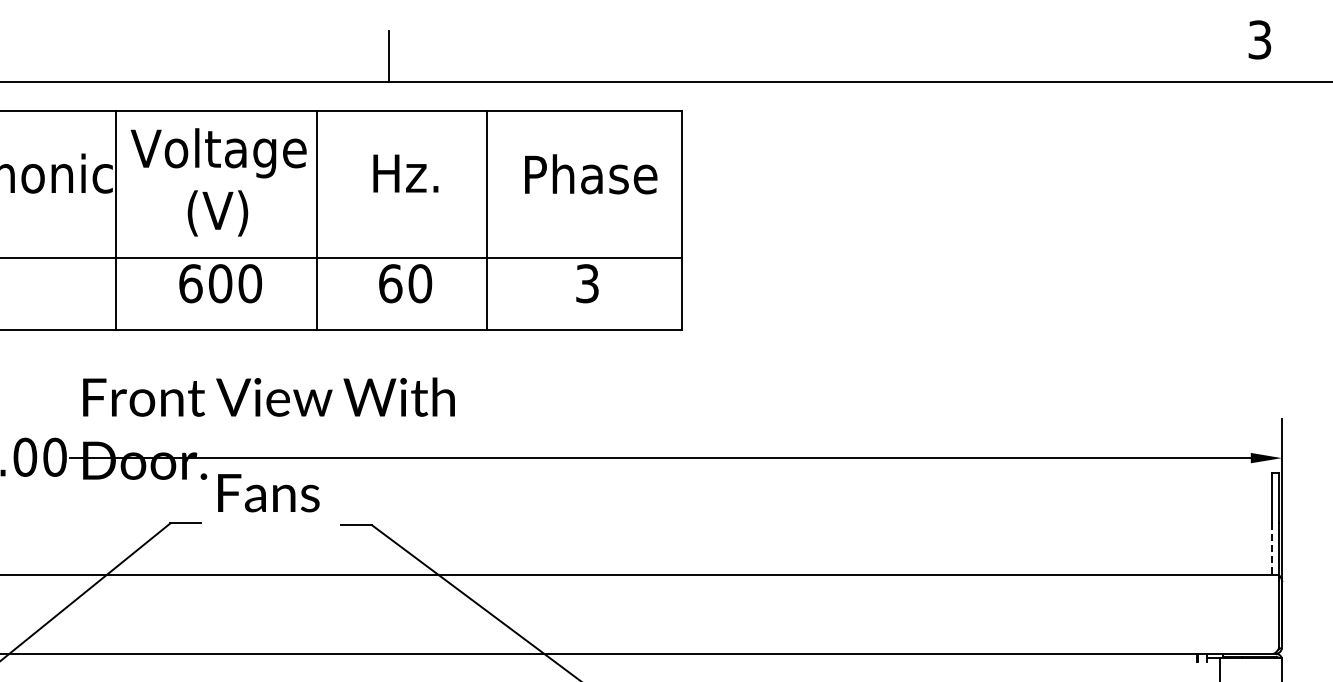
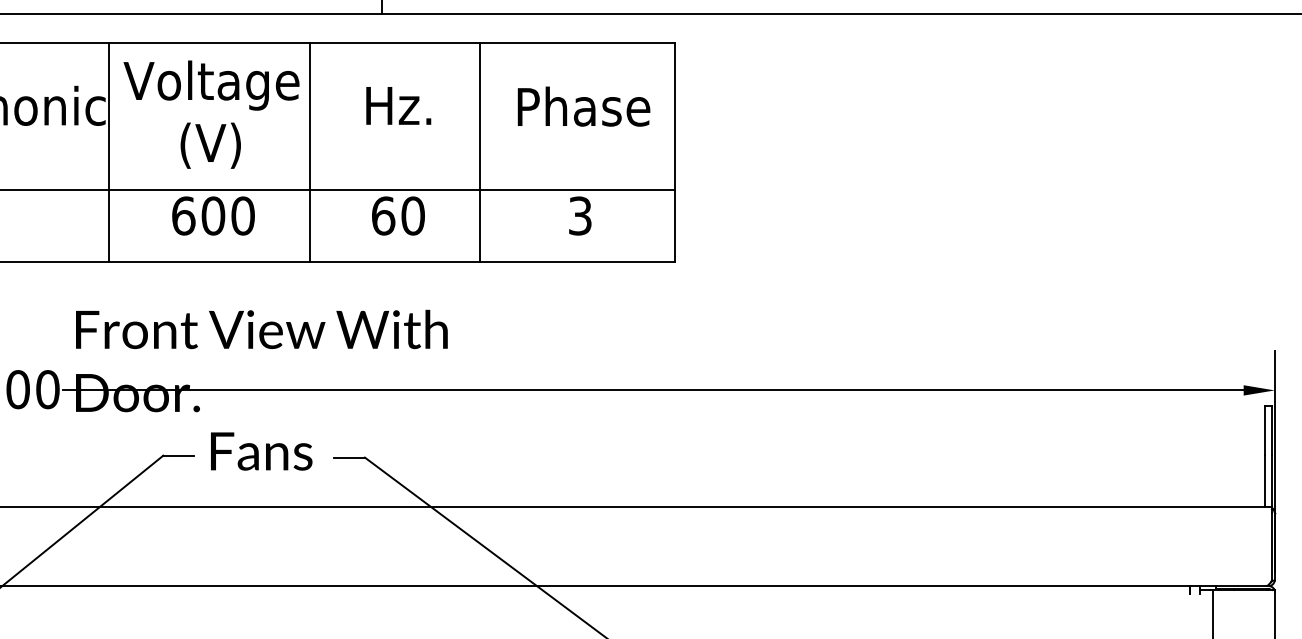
text: (268, 493) -> (261, 451), moved
line: (1271, 549) -> (1264, 481), dashed -> solid

